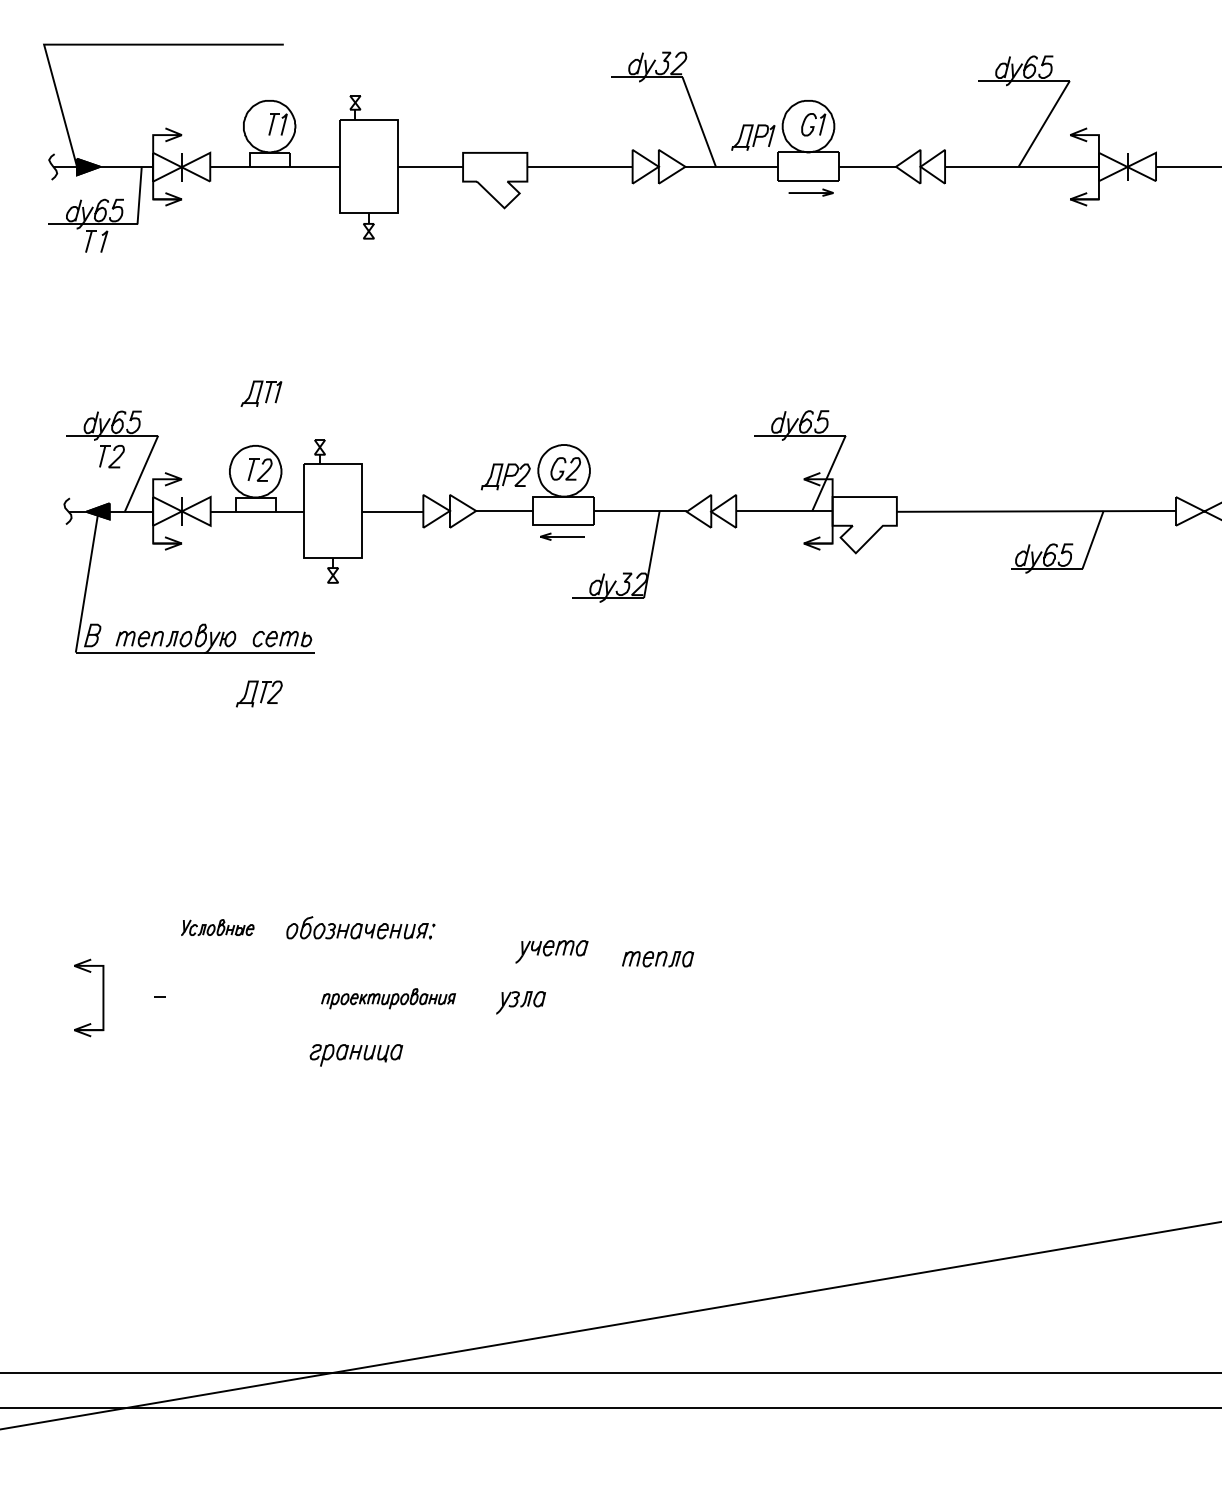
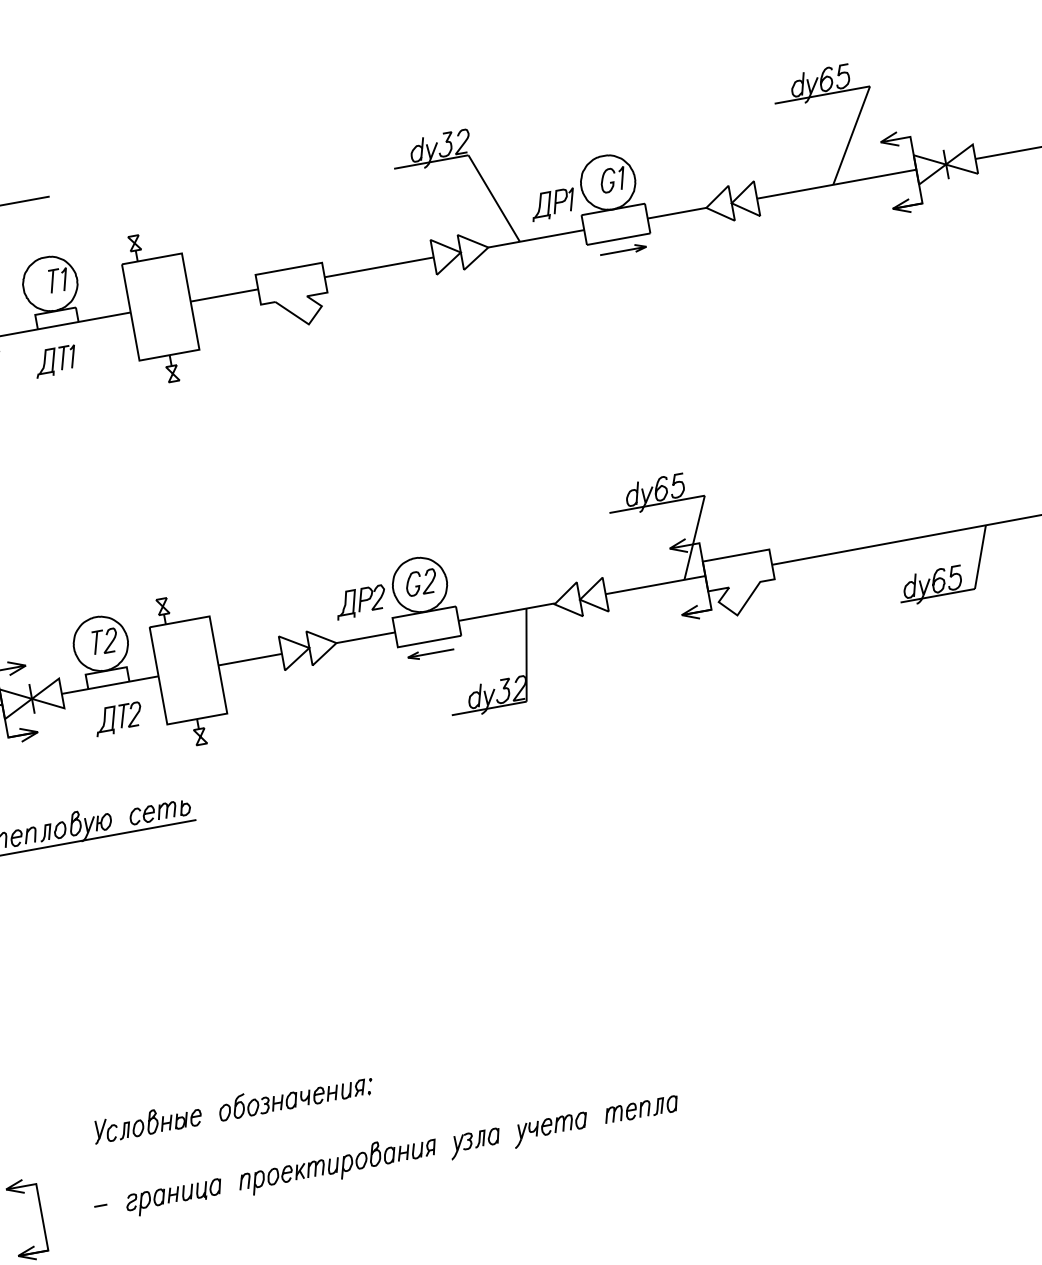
part: (261, 393) -> (55, 361), moved
part: (259, 693) -> (118, 718), moved
part: (217, 927) -> (147, 1122), size x1.43
part: (551, 951) -> (550, 1129), moved
part: (658, 959) -> (641, 1109), moved
part: (388, 998) -> (337, 1164), size x1.43
part: (356, 1055) -> (174, 1198), moved

